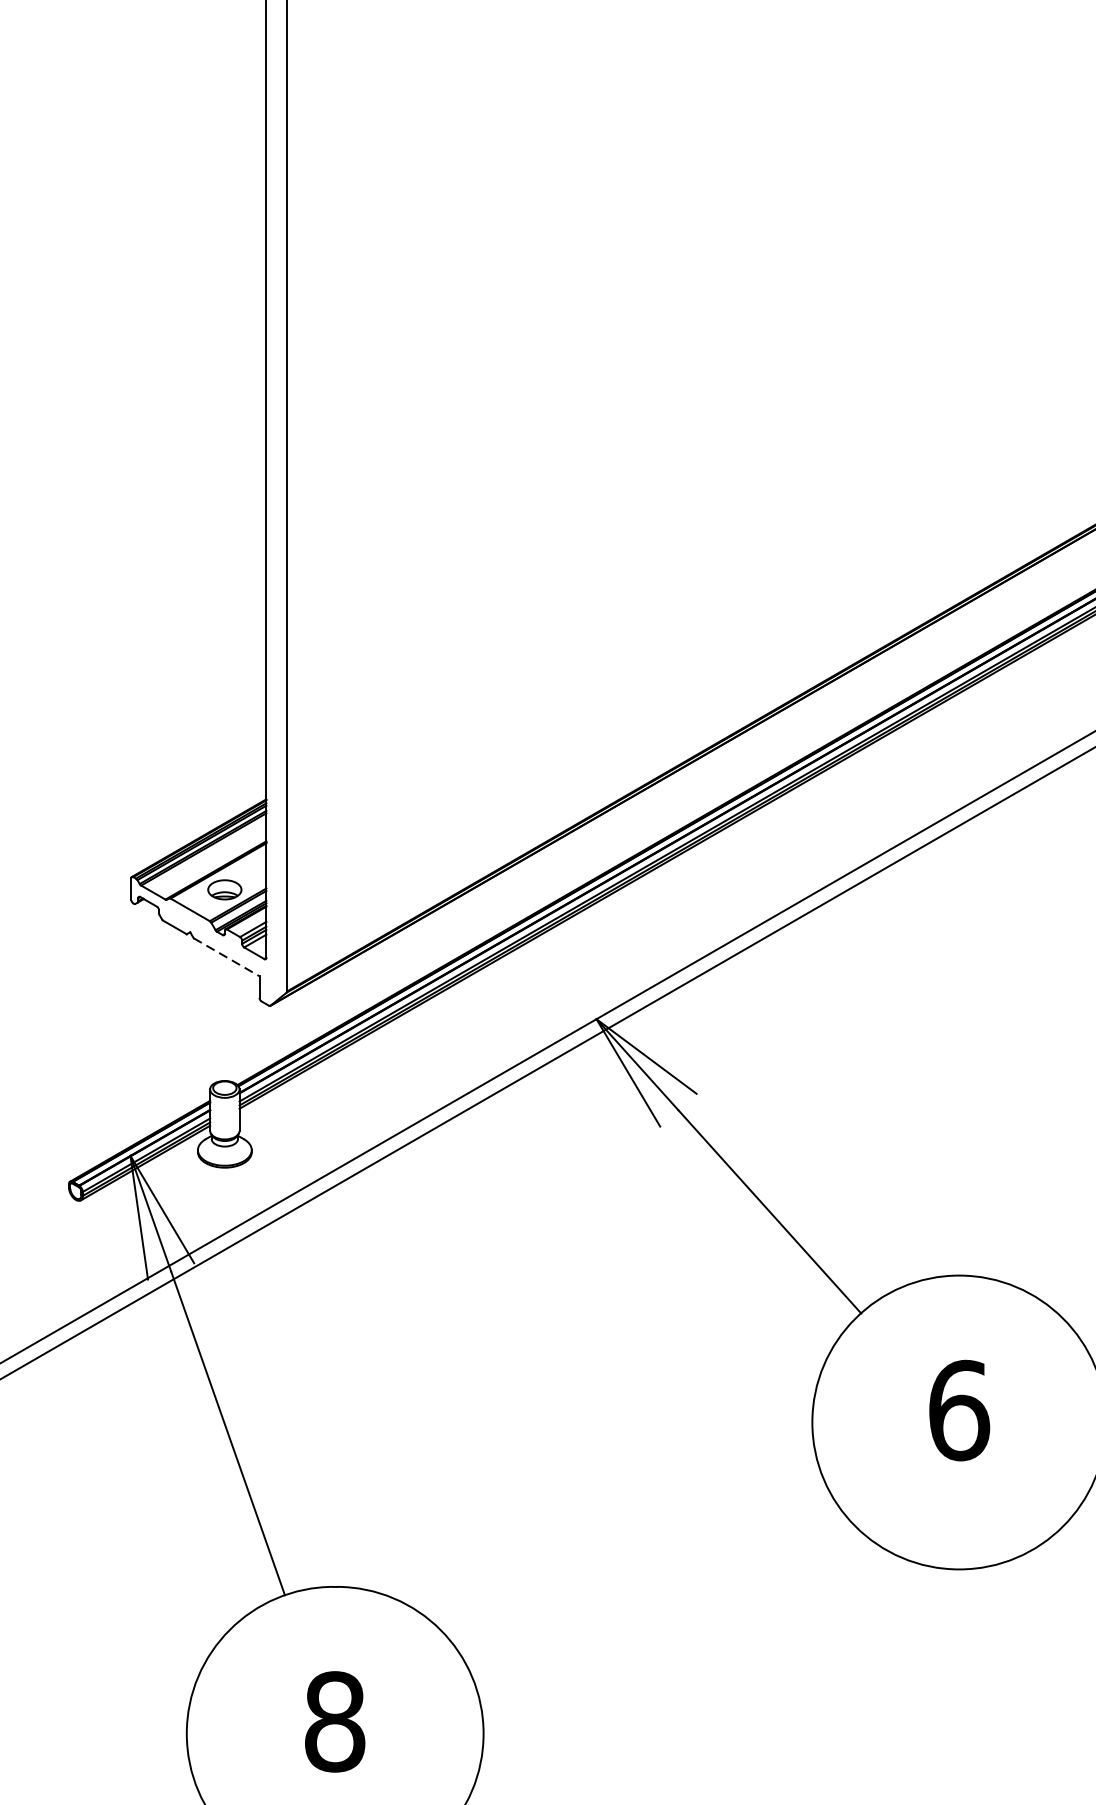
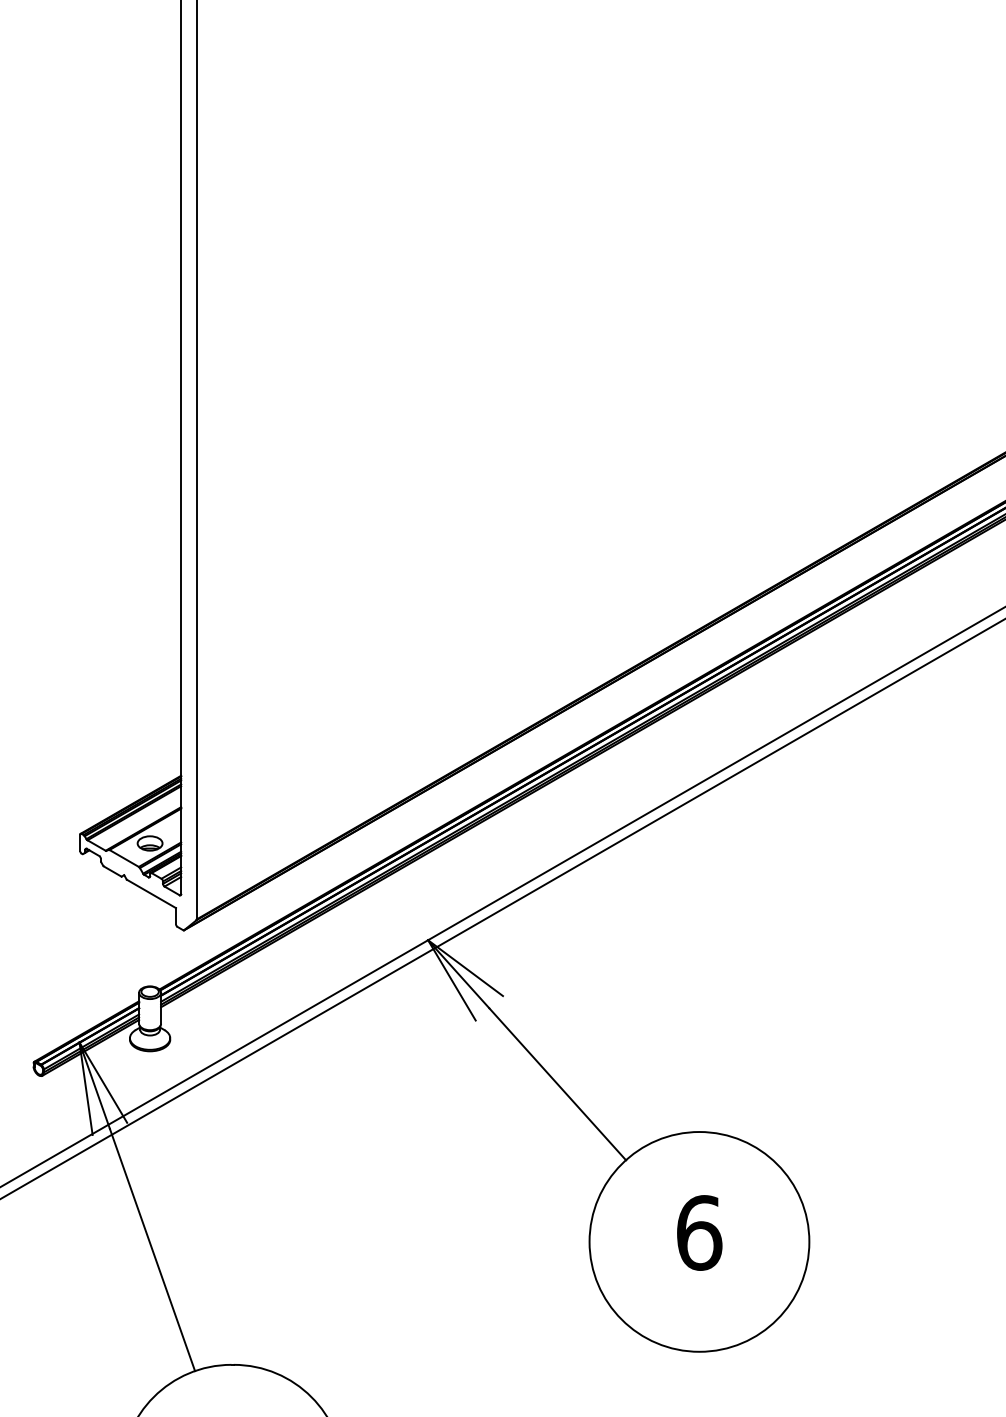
line: (226, 958) -> (151, 894), dashed -> solid

